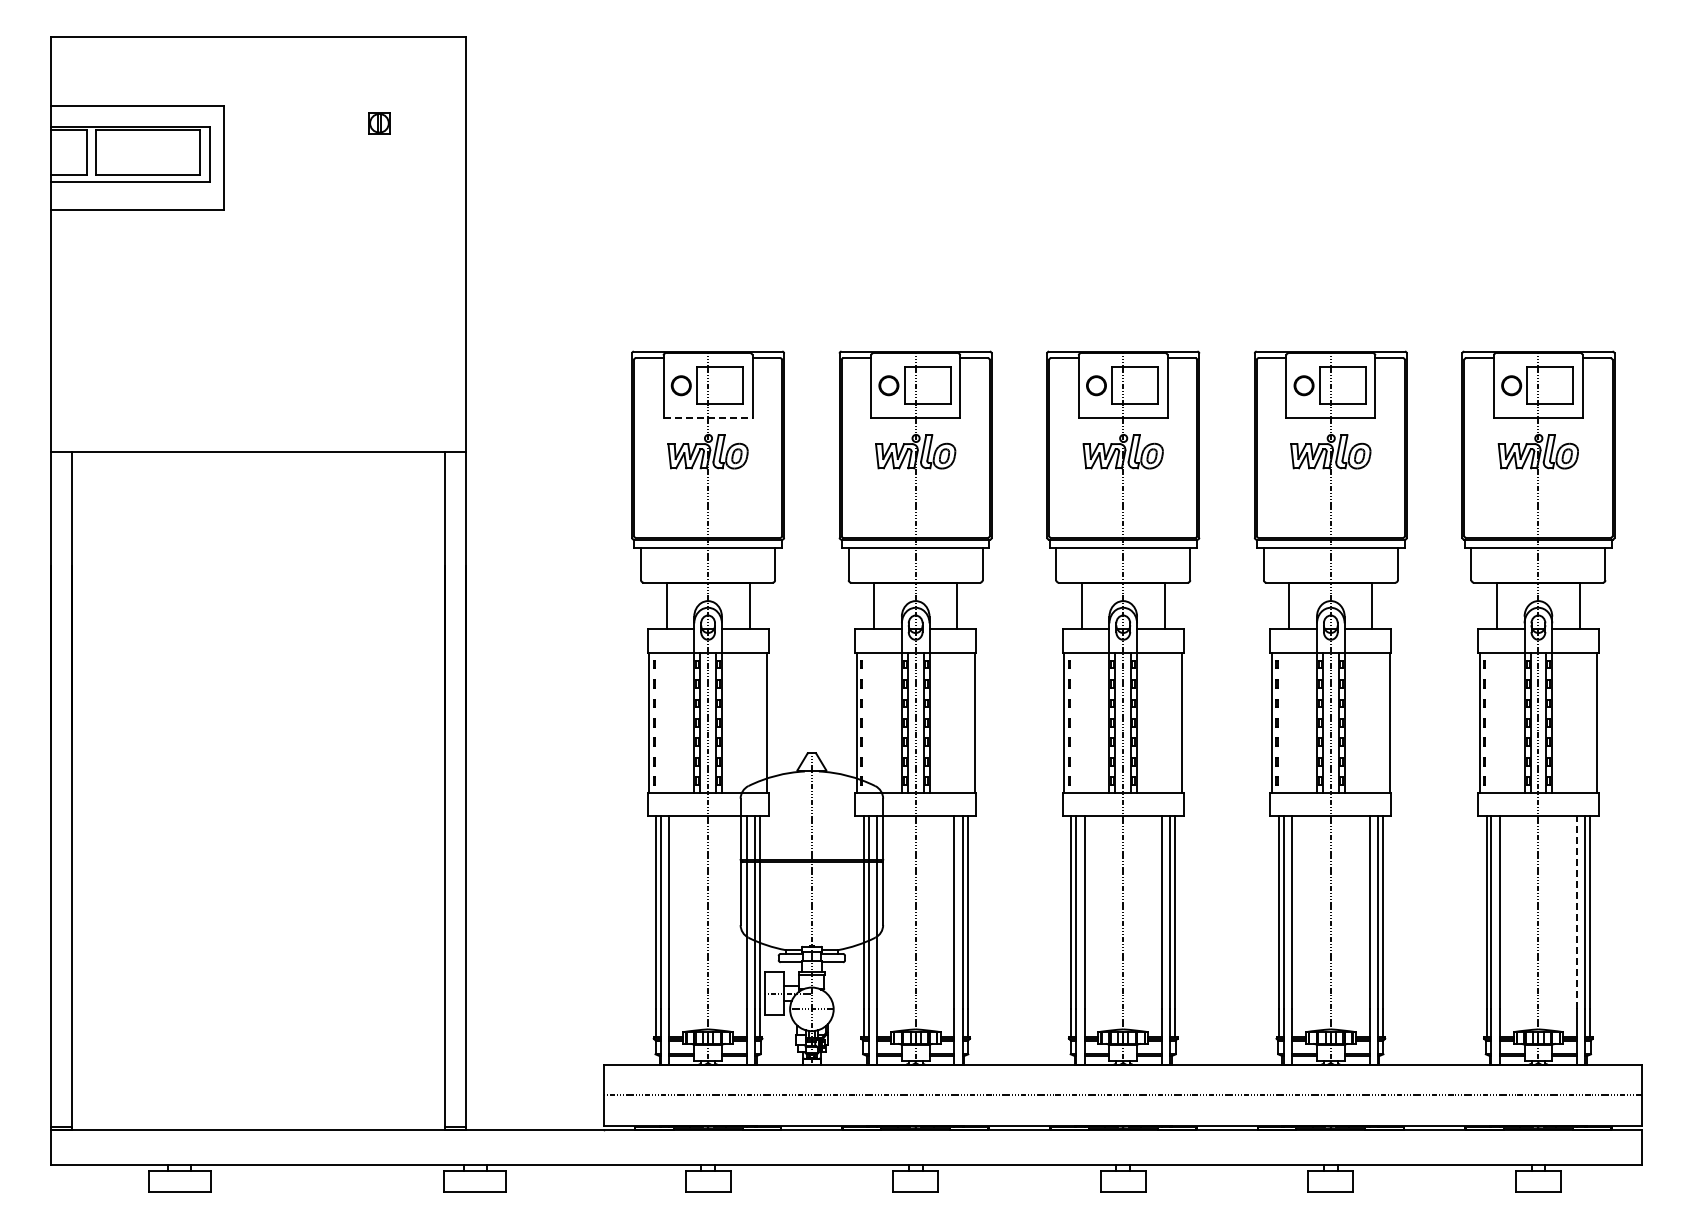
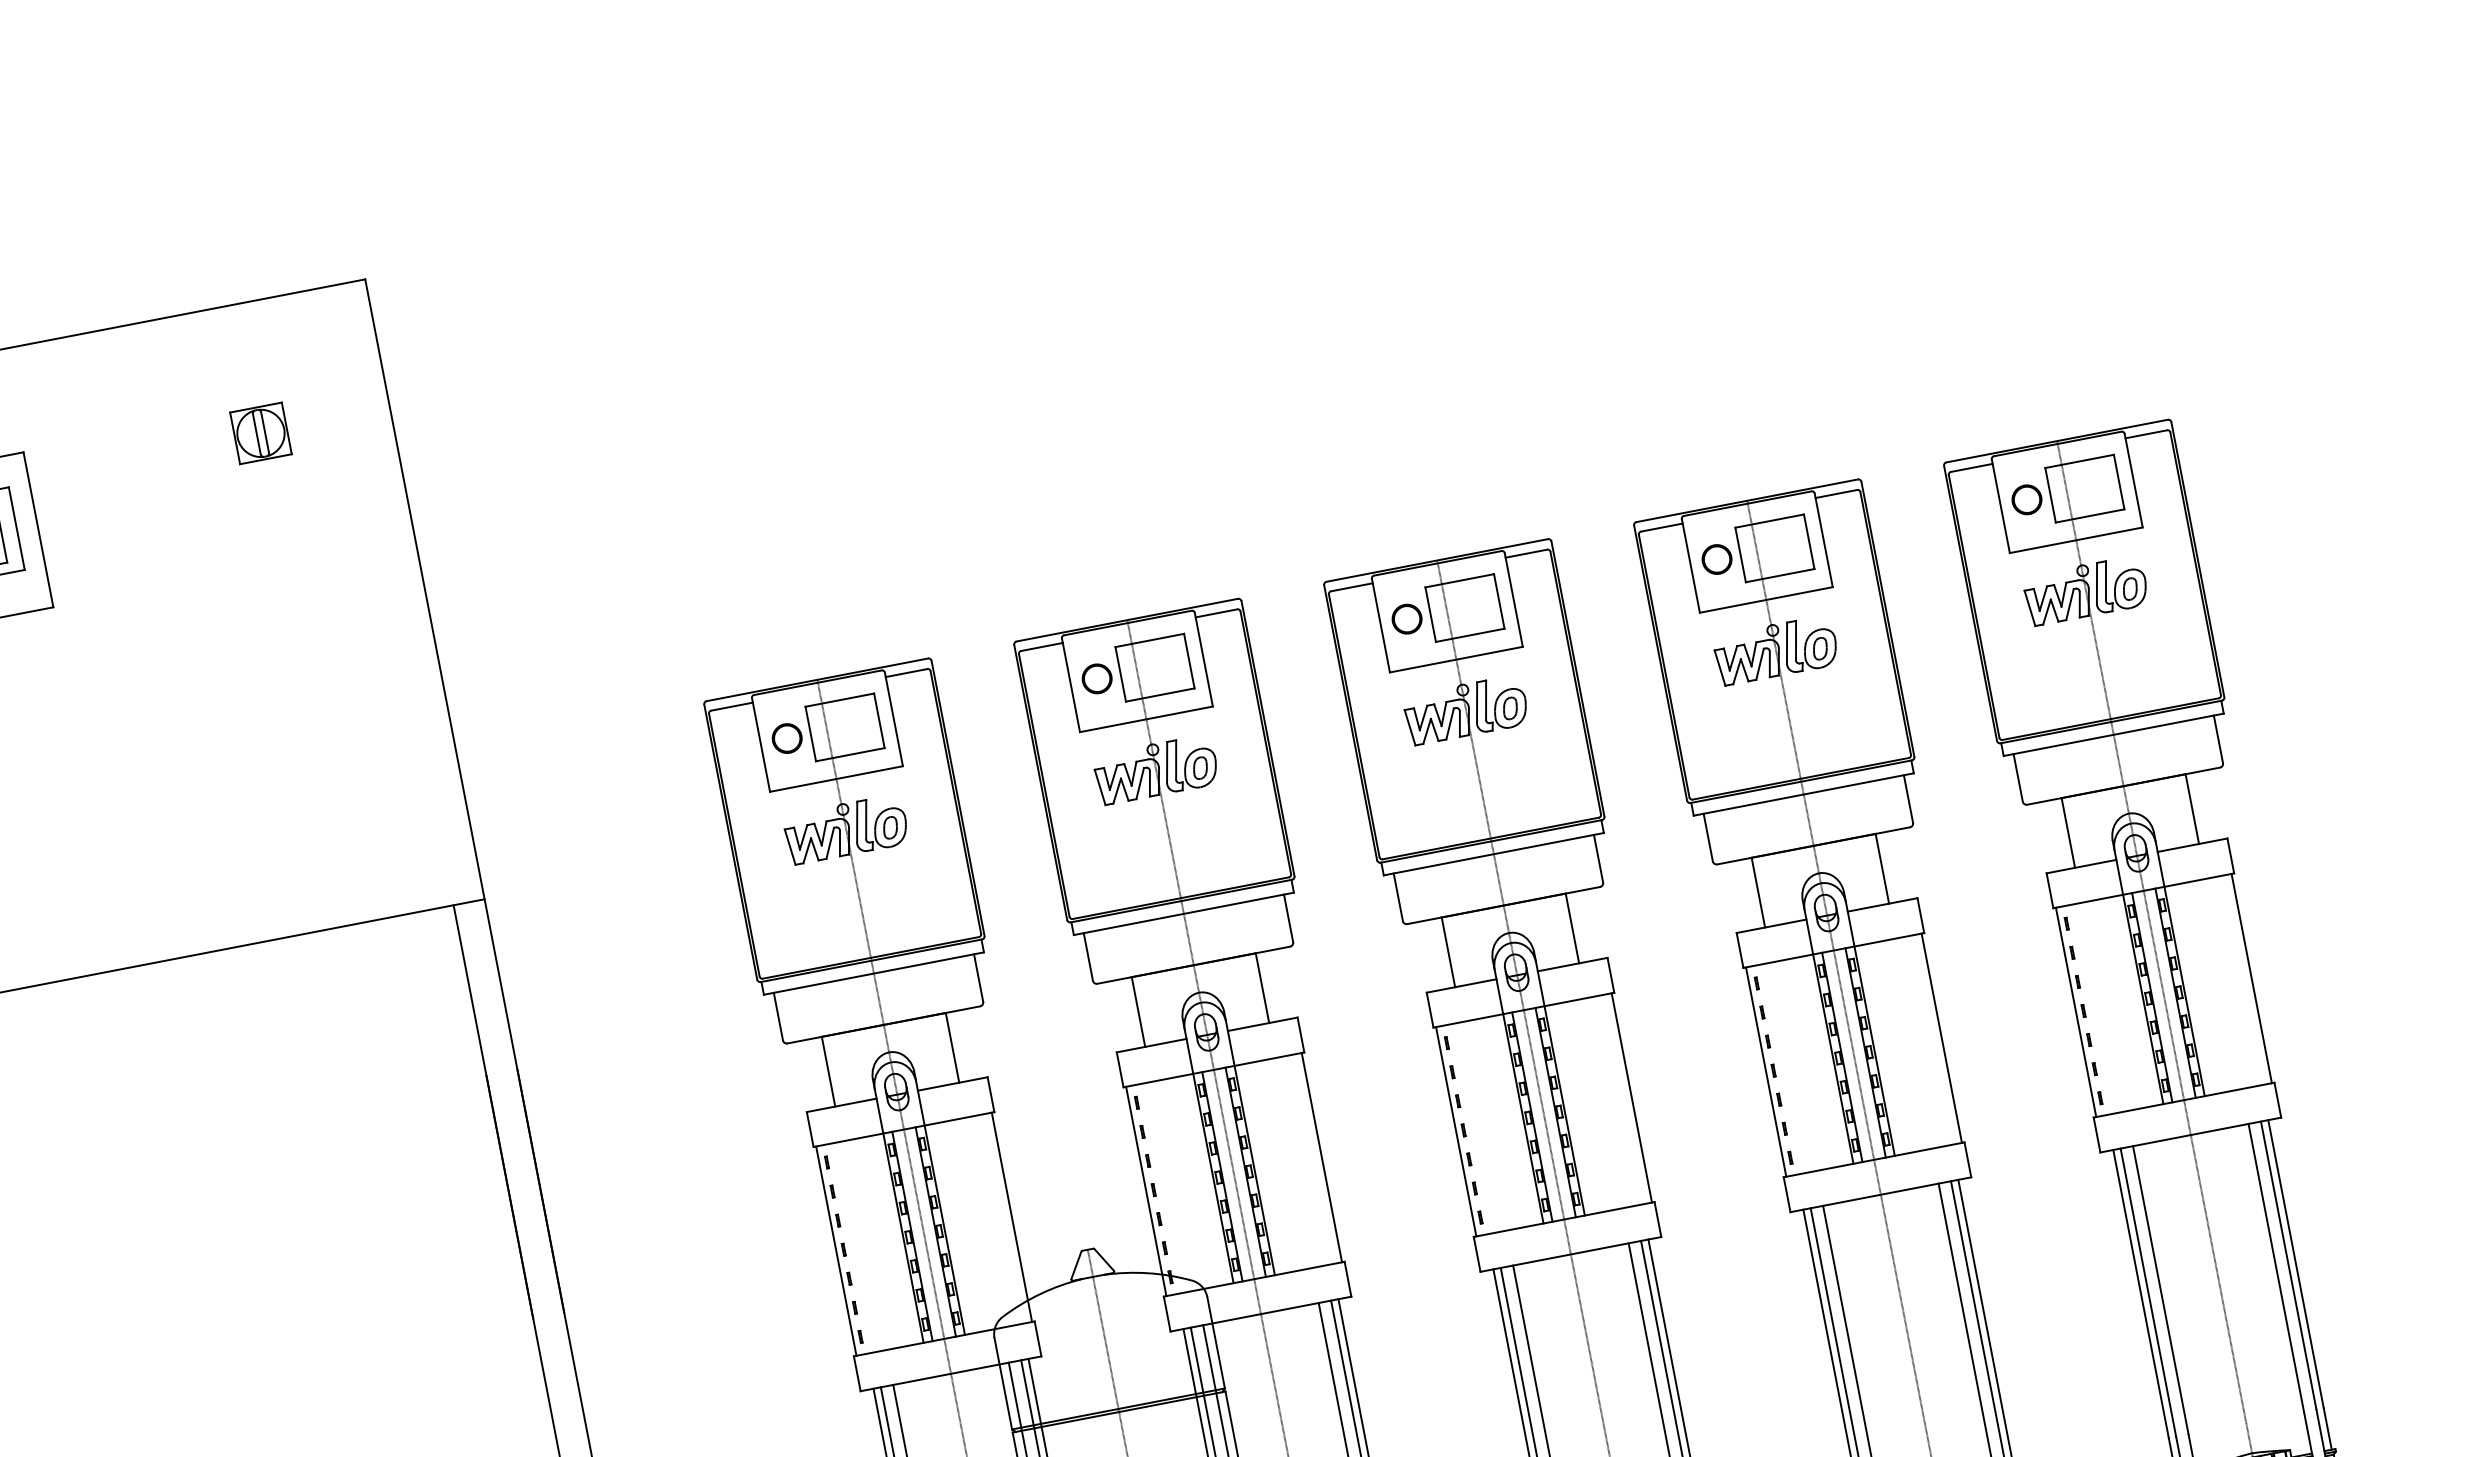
part: (379, 123) -> (261, 433), size x1.67
line: (708, 417) -> (836, 778), dashed -> solid
line: (1577, 912) -> (2276, 1267), dashed -> solid

